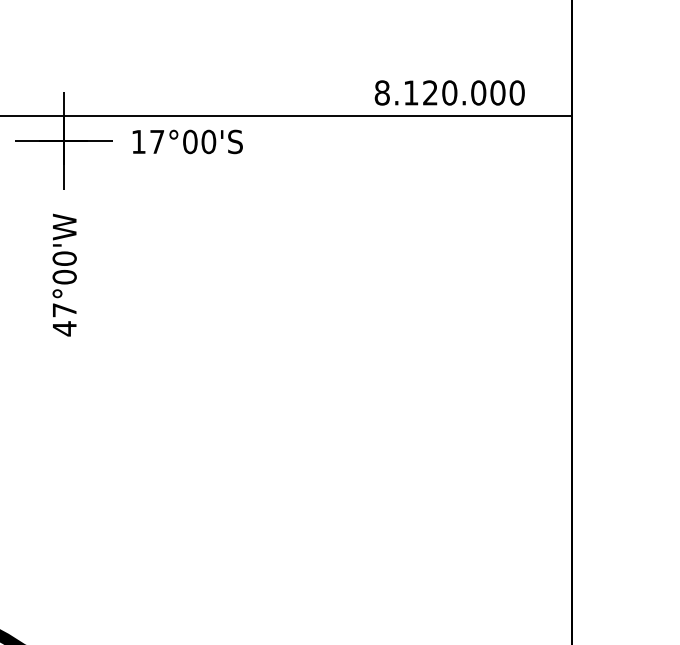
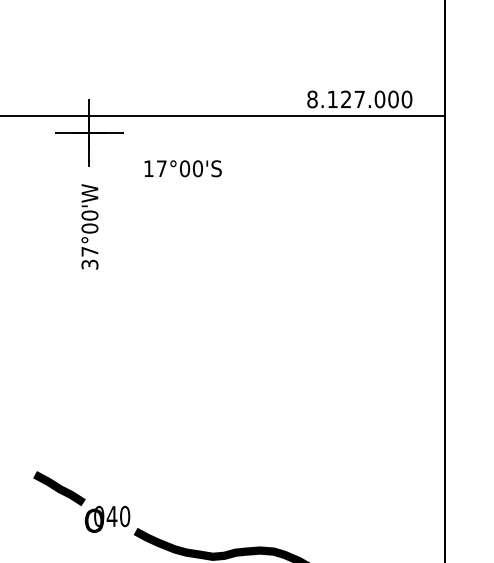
text: (449, 93) -> (359, 99), 8.120.000 -> 8.127.000
text: (186, 141) -> (182, 168), moved
text: (64, 328) -> (89, 264), 47°00'W -> 37°00'W

